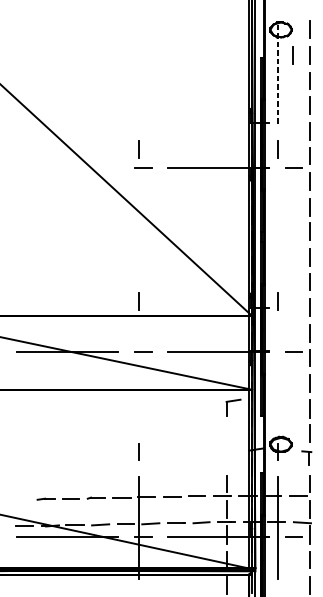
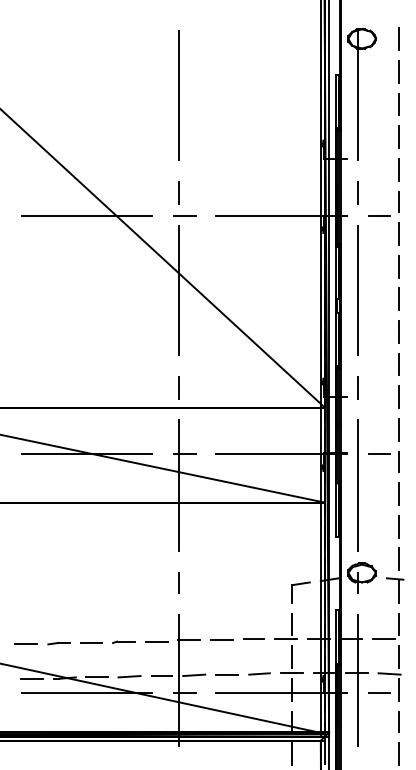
line: (292, 55) -> (376, 71), removed
line: (139, 73) -> (179, 95), added
line: (277, 73) -> (357, 95), dashed -> solid
line: (67, 167) -> (86, 216), added
line: (139, 225) -> (179, 290), added
line: (277, 225) -> (357, 290), added
line: (139, 376) -> (179, 485), added
line: (277, 376) -> (357, 485), added
part: (231, 402) -> (298, 585), moved
part: (307, 457) -> (395, 590), size x1.43
line: (19, 499) -> (25, 643), added

